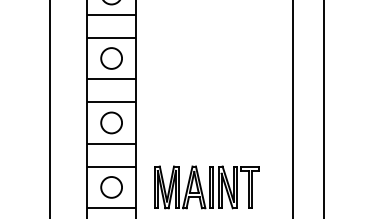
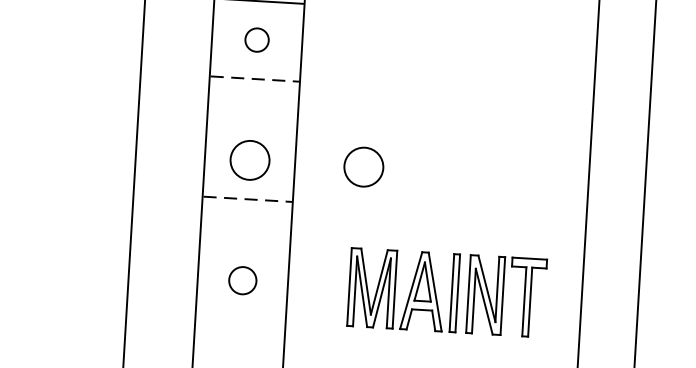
circle: (111, 58) -> (256, 40), size x0.6
line: (111, 79) -> (254, 79), solid -> dashed
line: (111, 102) -> (252, 122), removed
circle: (172, 122) -> (363, 166), added
line: (111, 143) -> (247, 198), solid -> dashed
line: (111, 166) -> (244, 241), removed
circle: (111, 187) -> (242, 280), size x0.7
part: (206, 187) -> (446, 292), moved
line: (111, 208) -> (240, 319), removed

